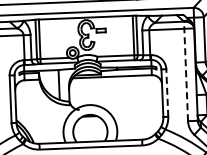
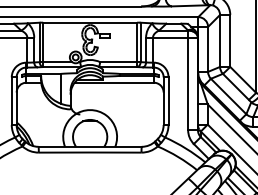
line: (186, 71) -> (188, 80), dashed -> solid
line: (167, 93) -> (168, 101), dashed -> solid

